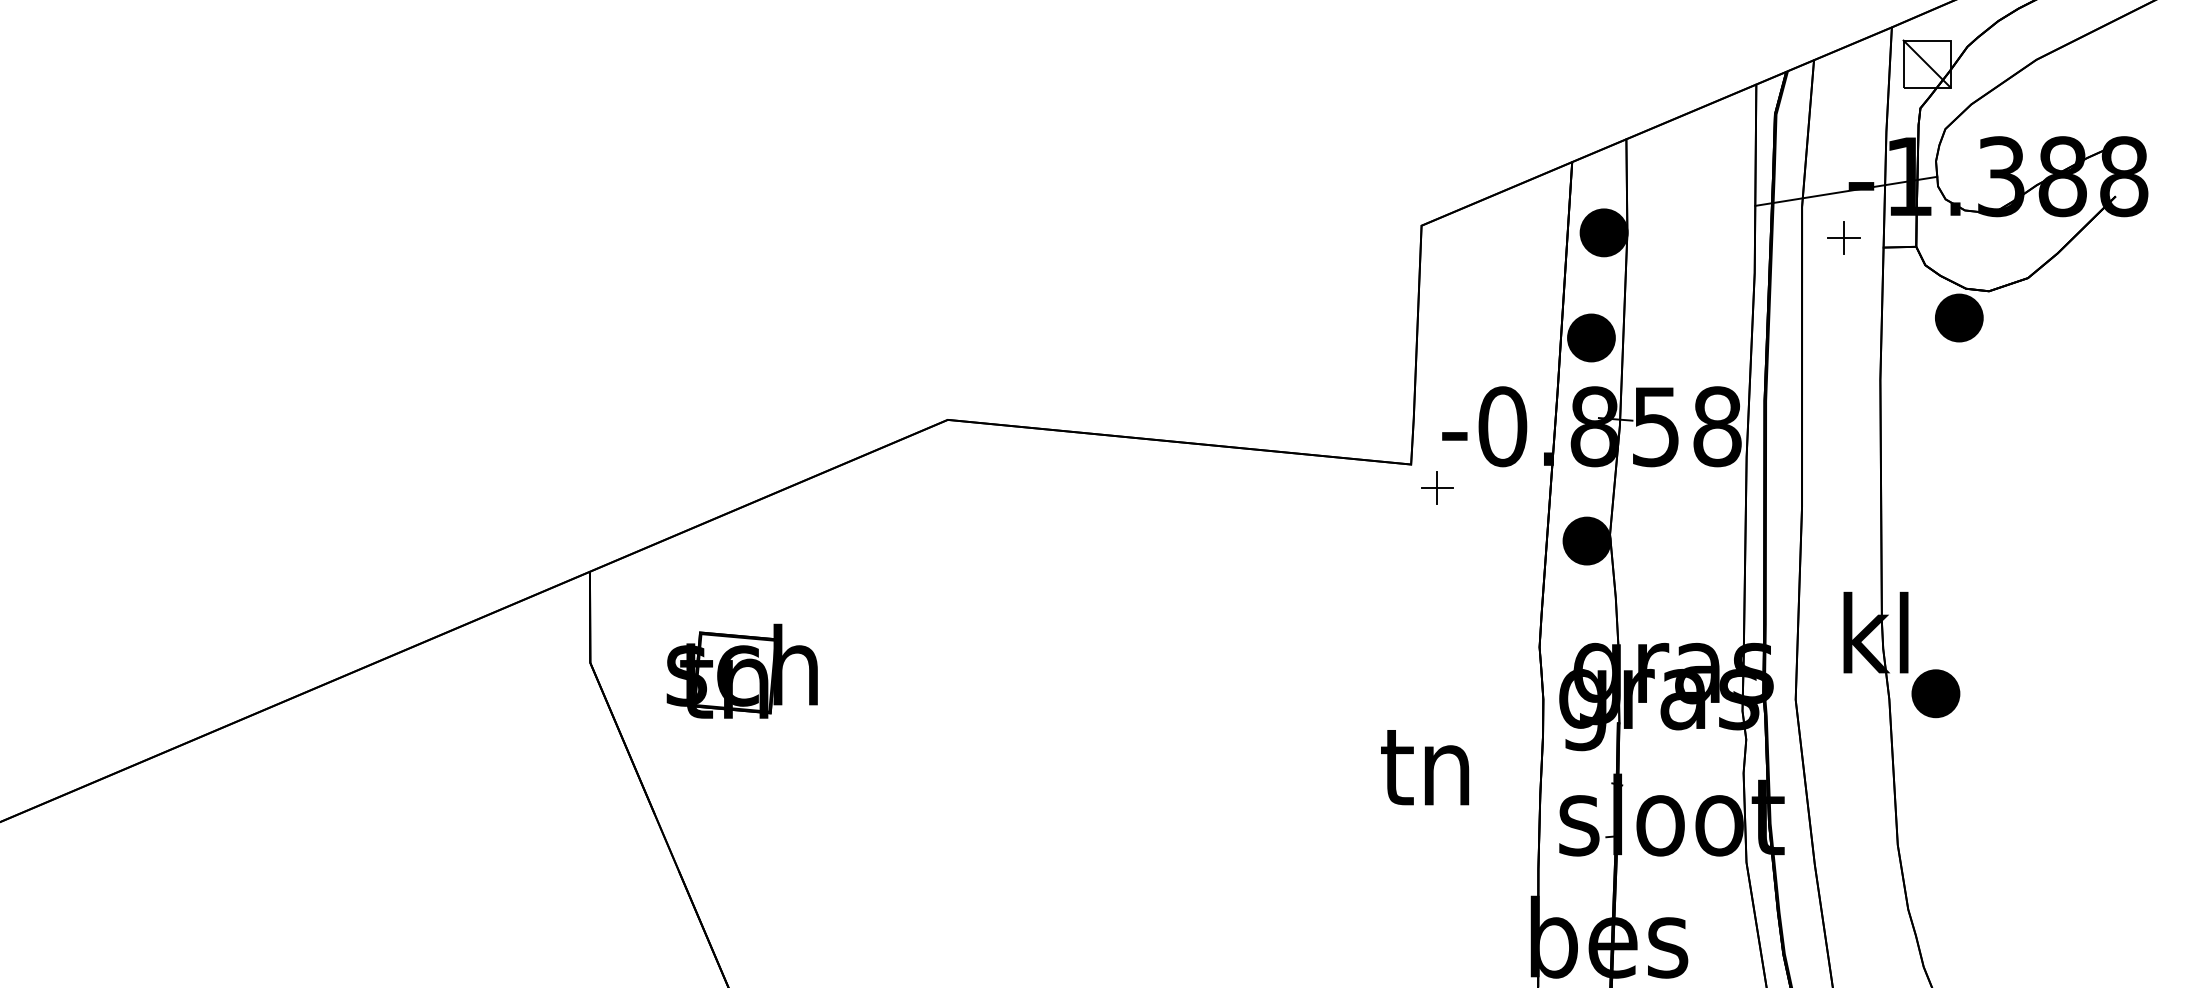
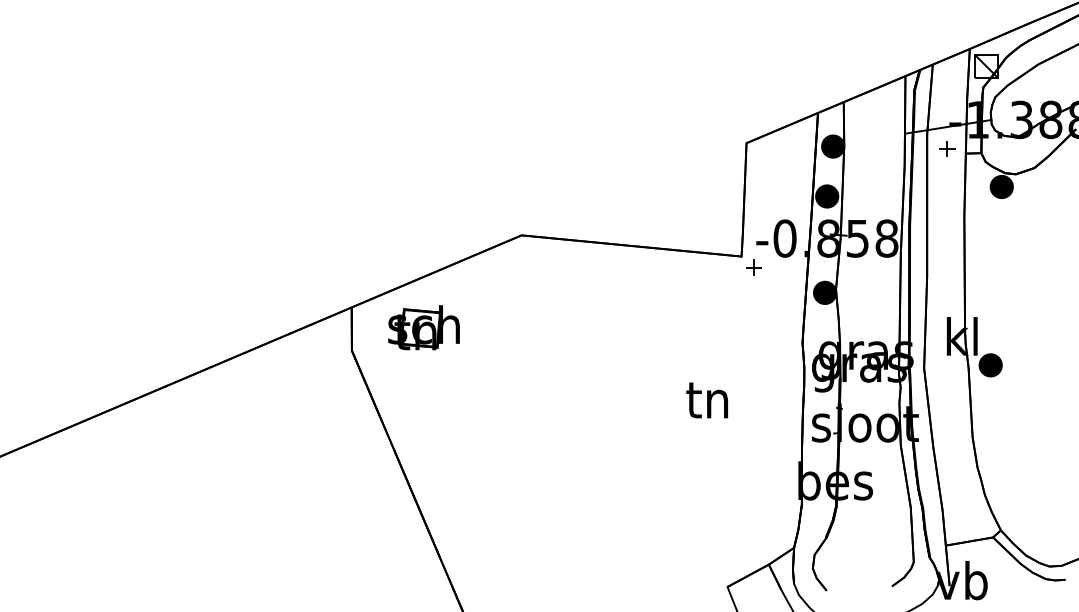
part: (741, 670) -> (423, 327), moved
text: (1423, 767) -> (706, 400), moved

